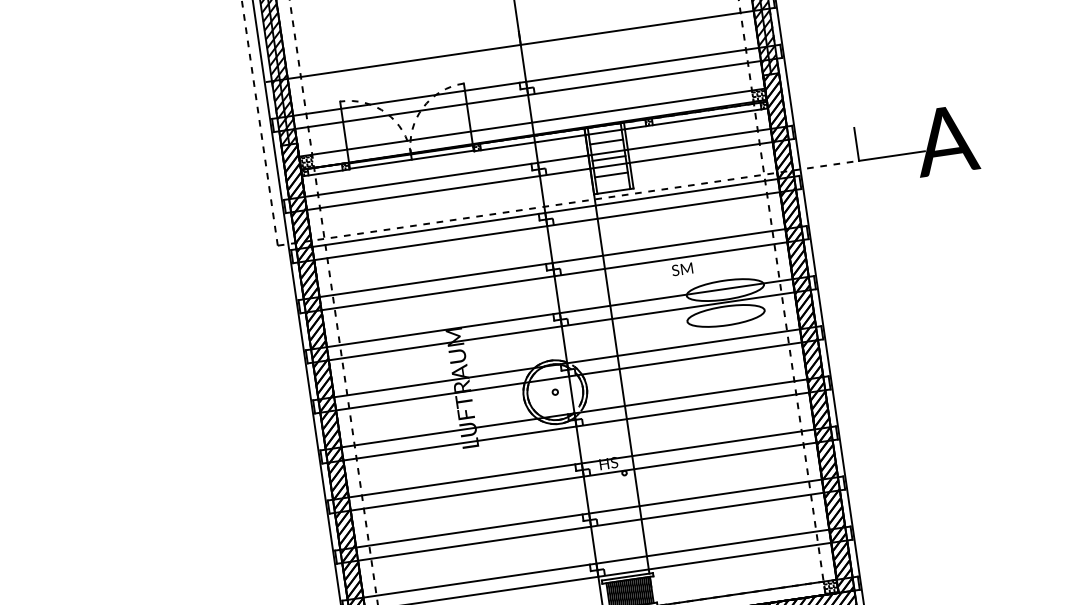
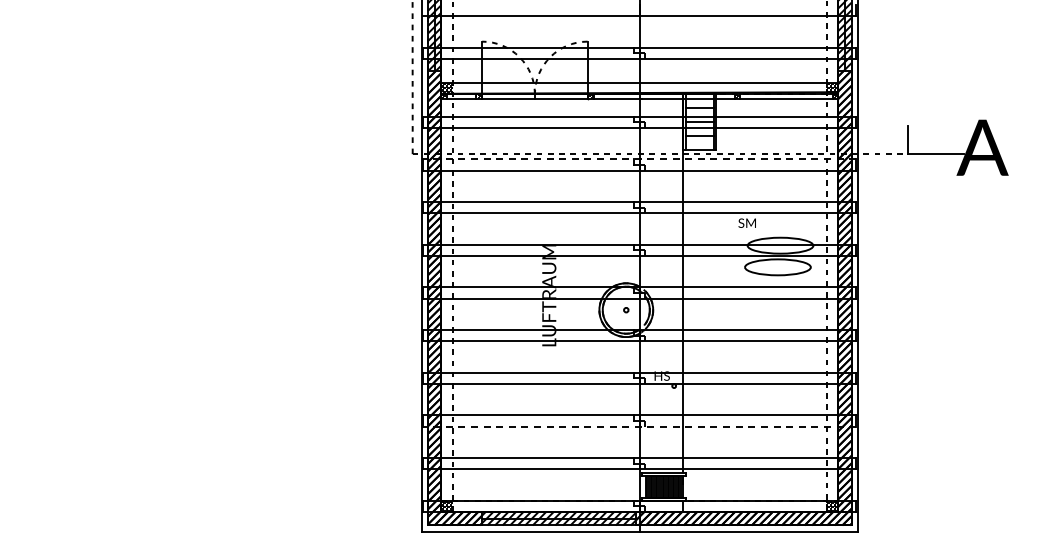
line: (545, 213) -> (639, 159), solid -> dashed
line: (590, 526) -> (639, 426), solid -> dashed

